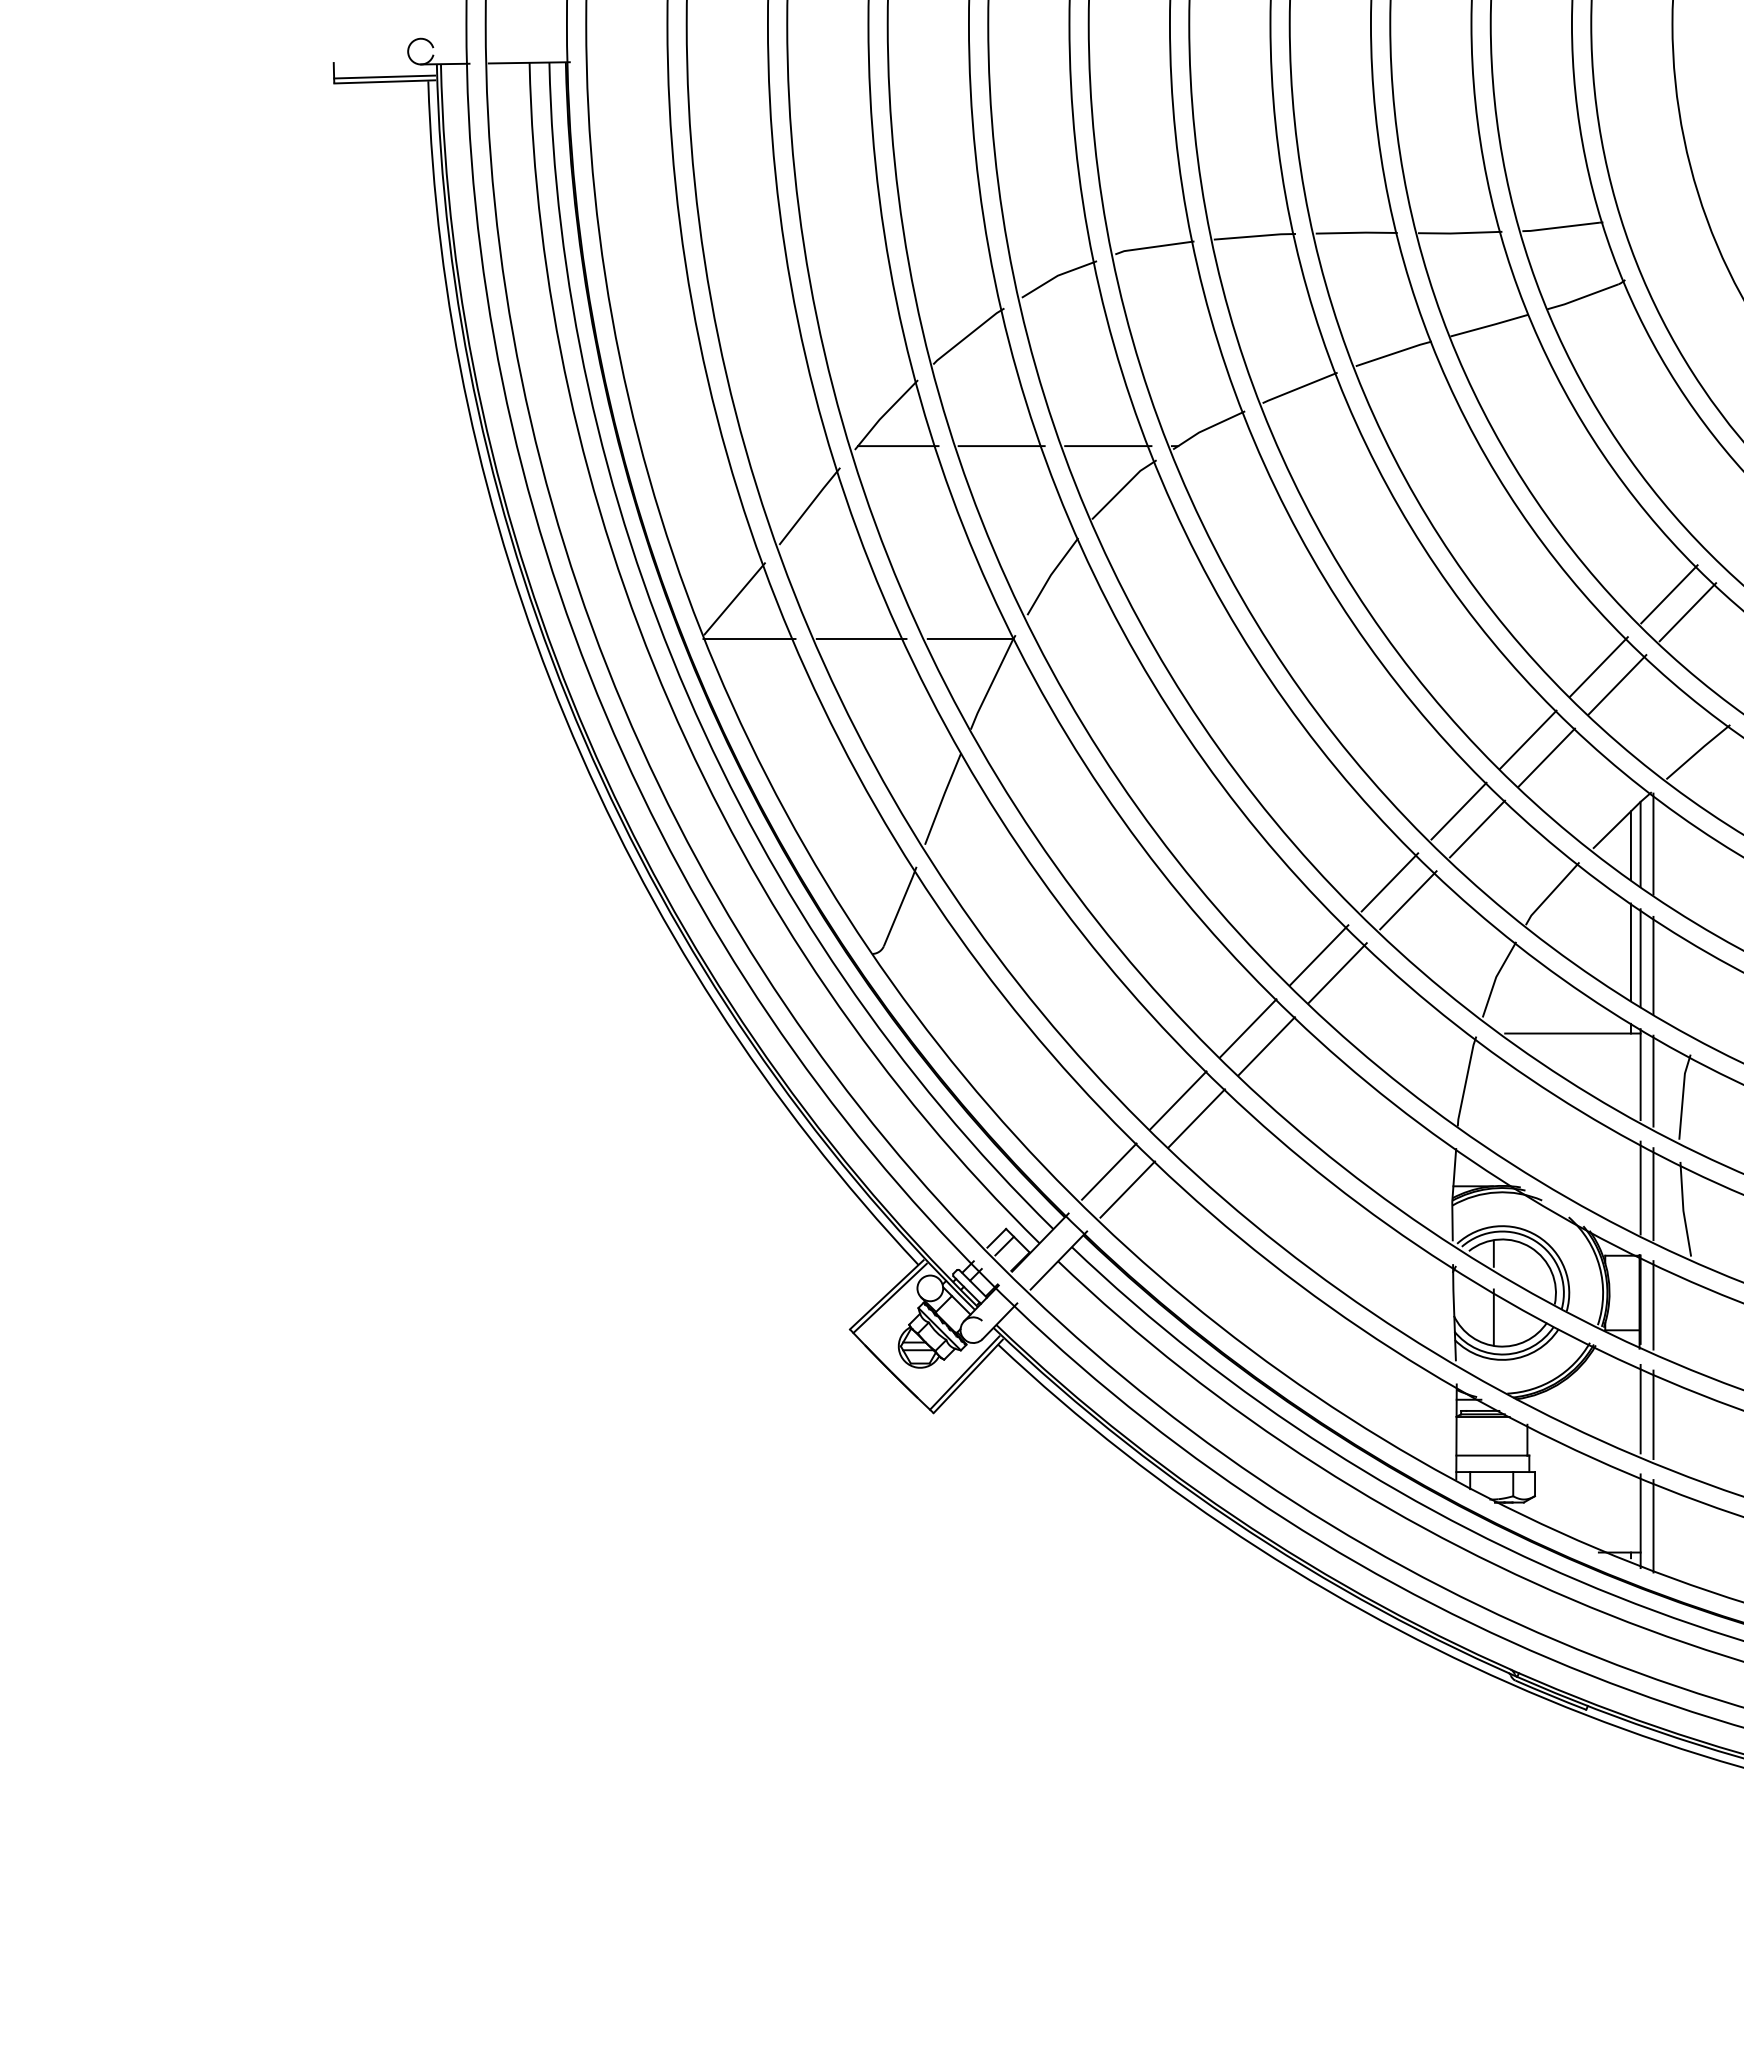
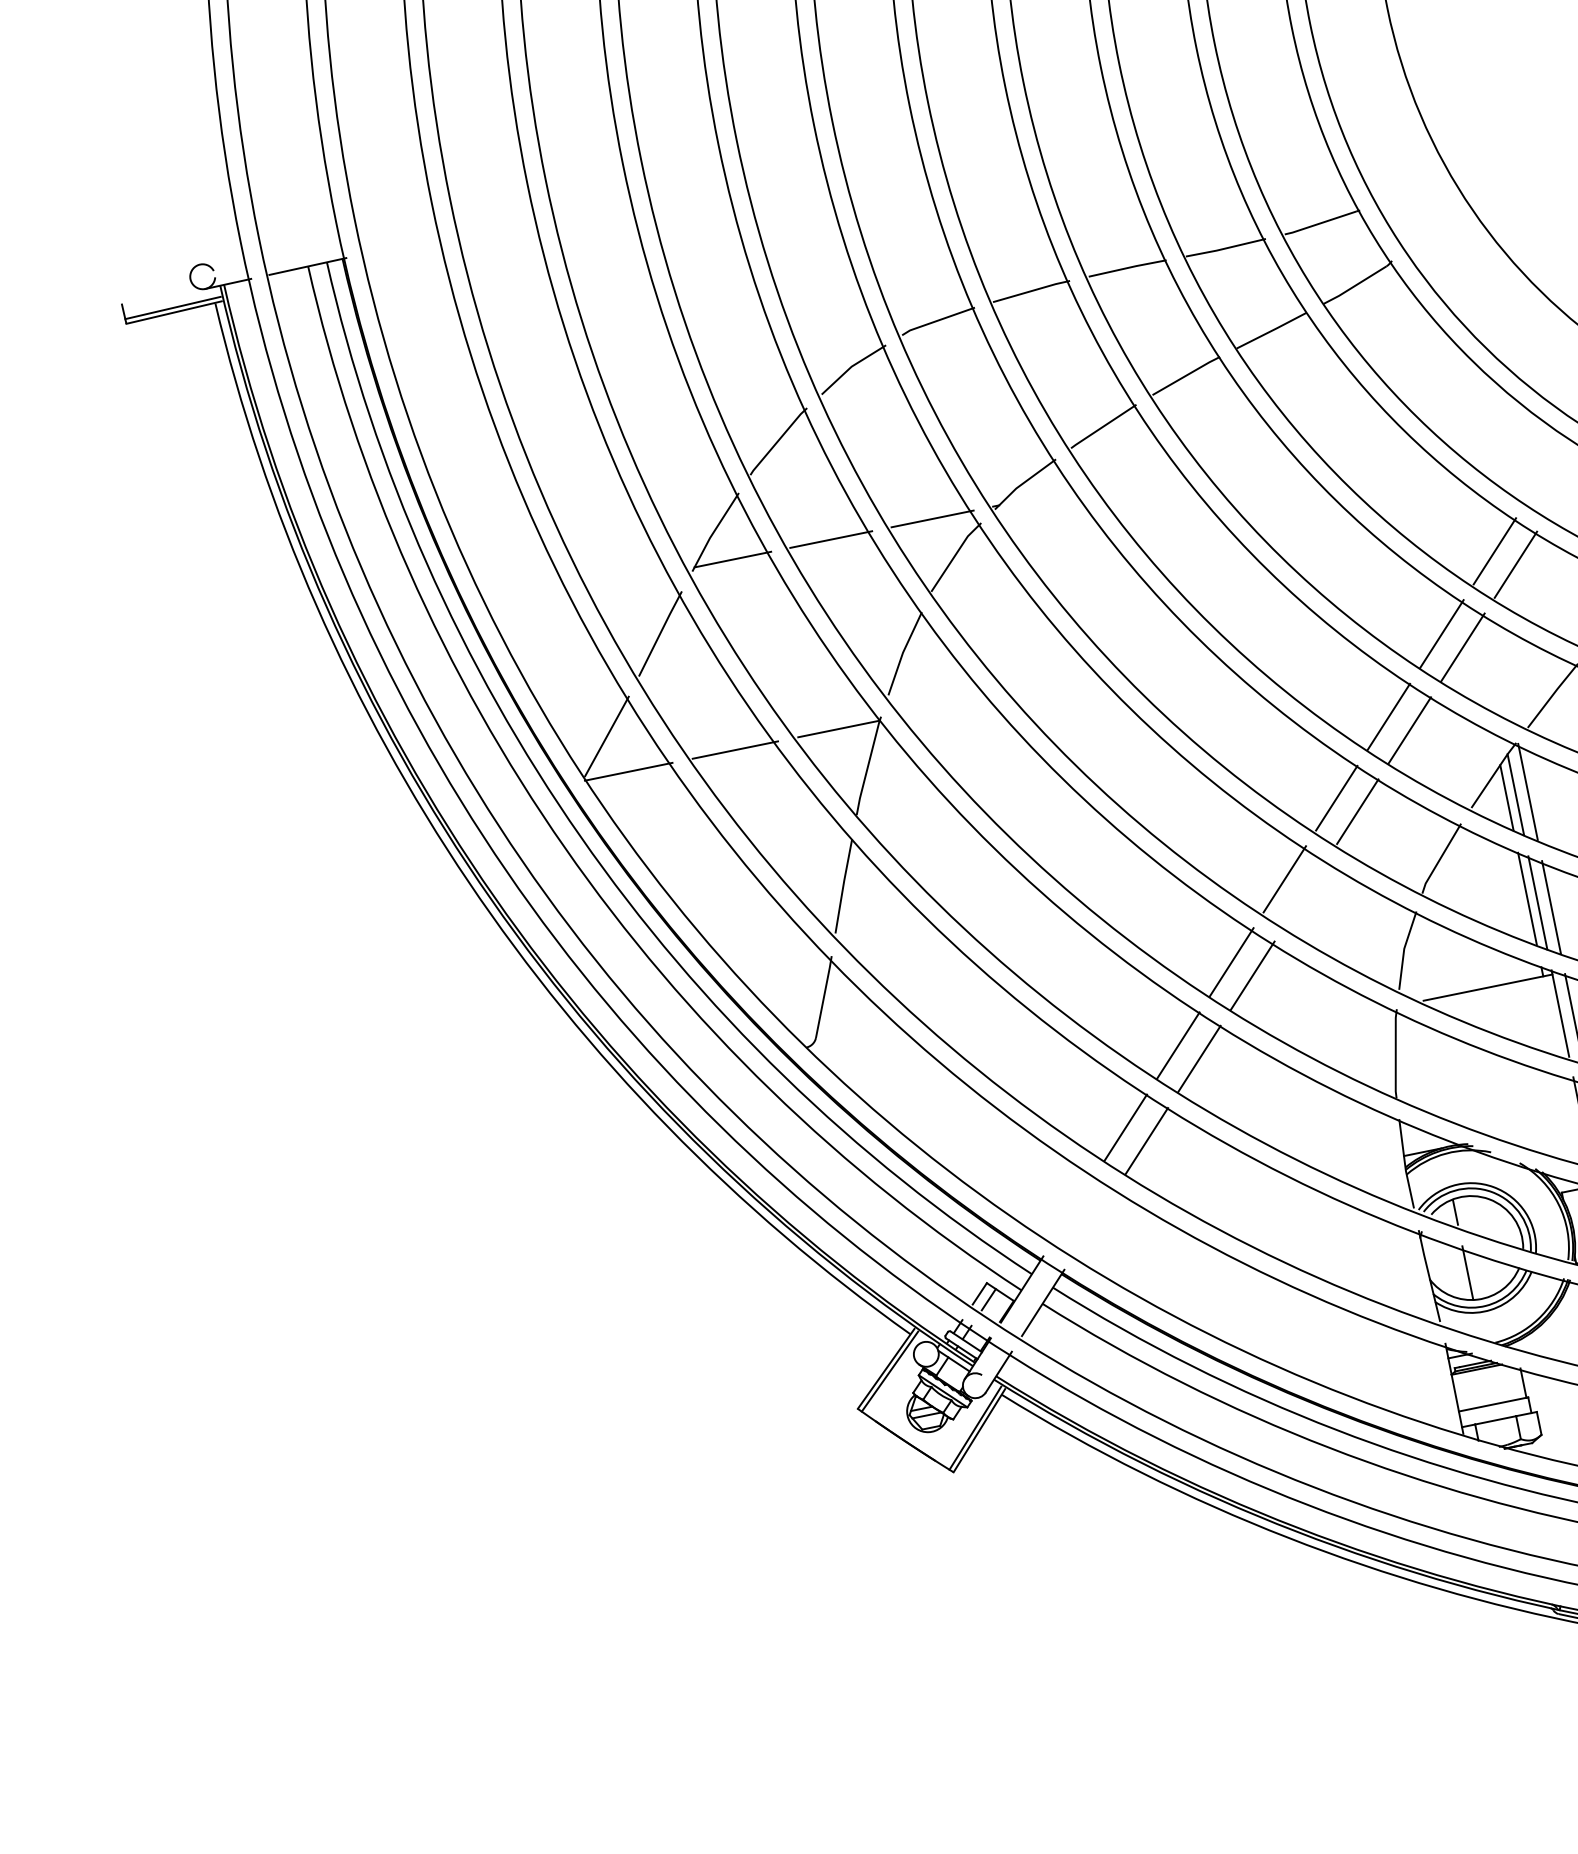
line: (1408, 900) -> (1305, 892), removed
line: (1109, 1171) -> (1074, 1208), removed
line: (1127, 1189) -> (1094, 1222), removed

